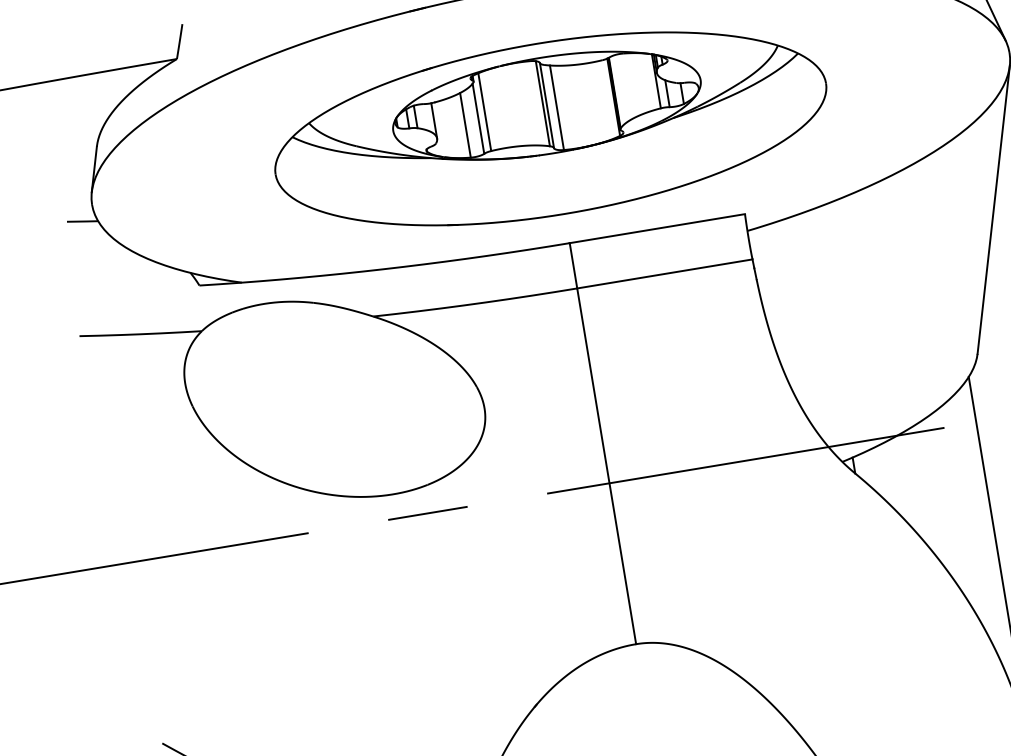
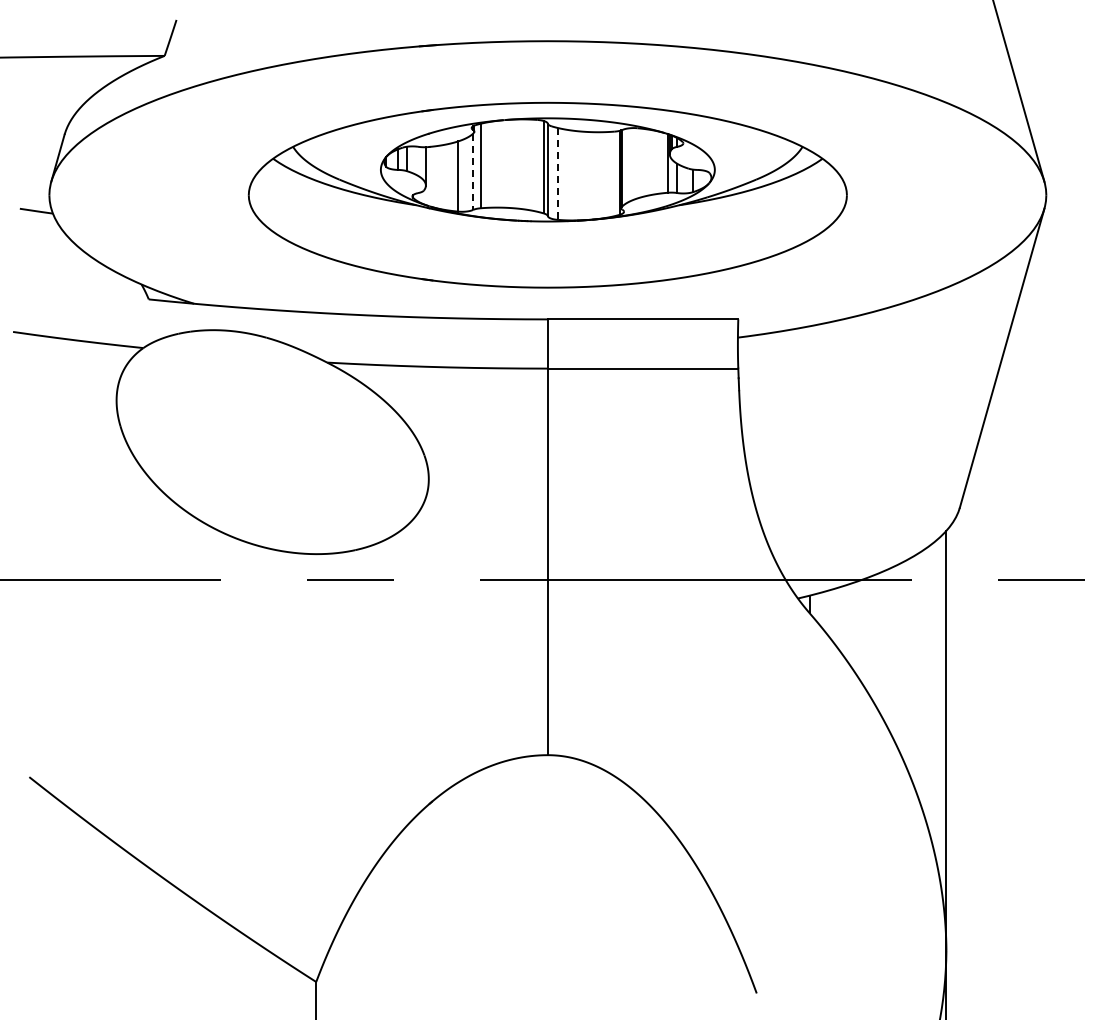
line: (557, 107) -> (558, 173), solid -> dashed
line: (478, 119) -> (473, 172), solid -> dashed

